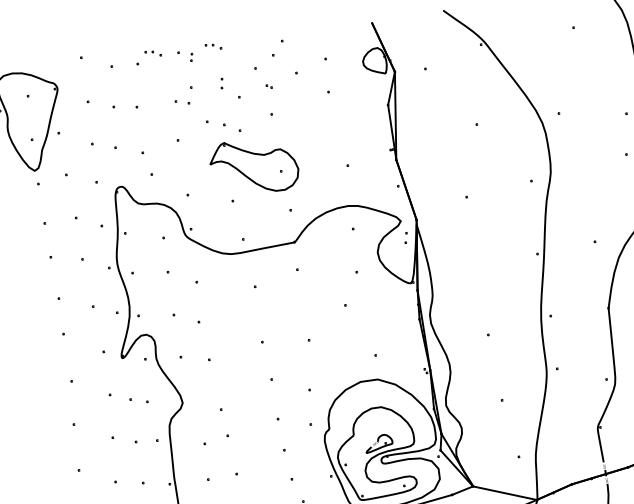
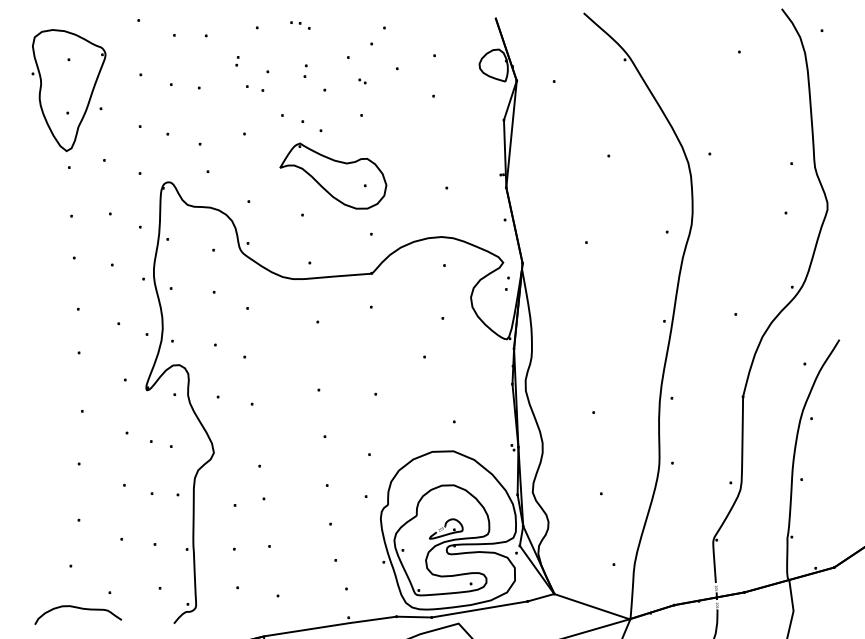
part: (153, 53) -> (226, 25), removed
part: (191, 57) -> (237, 61), moved

